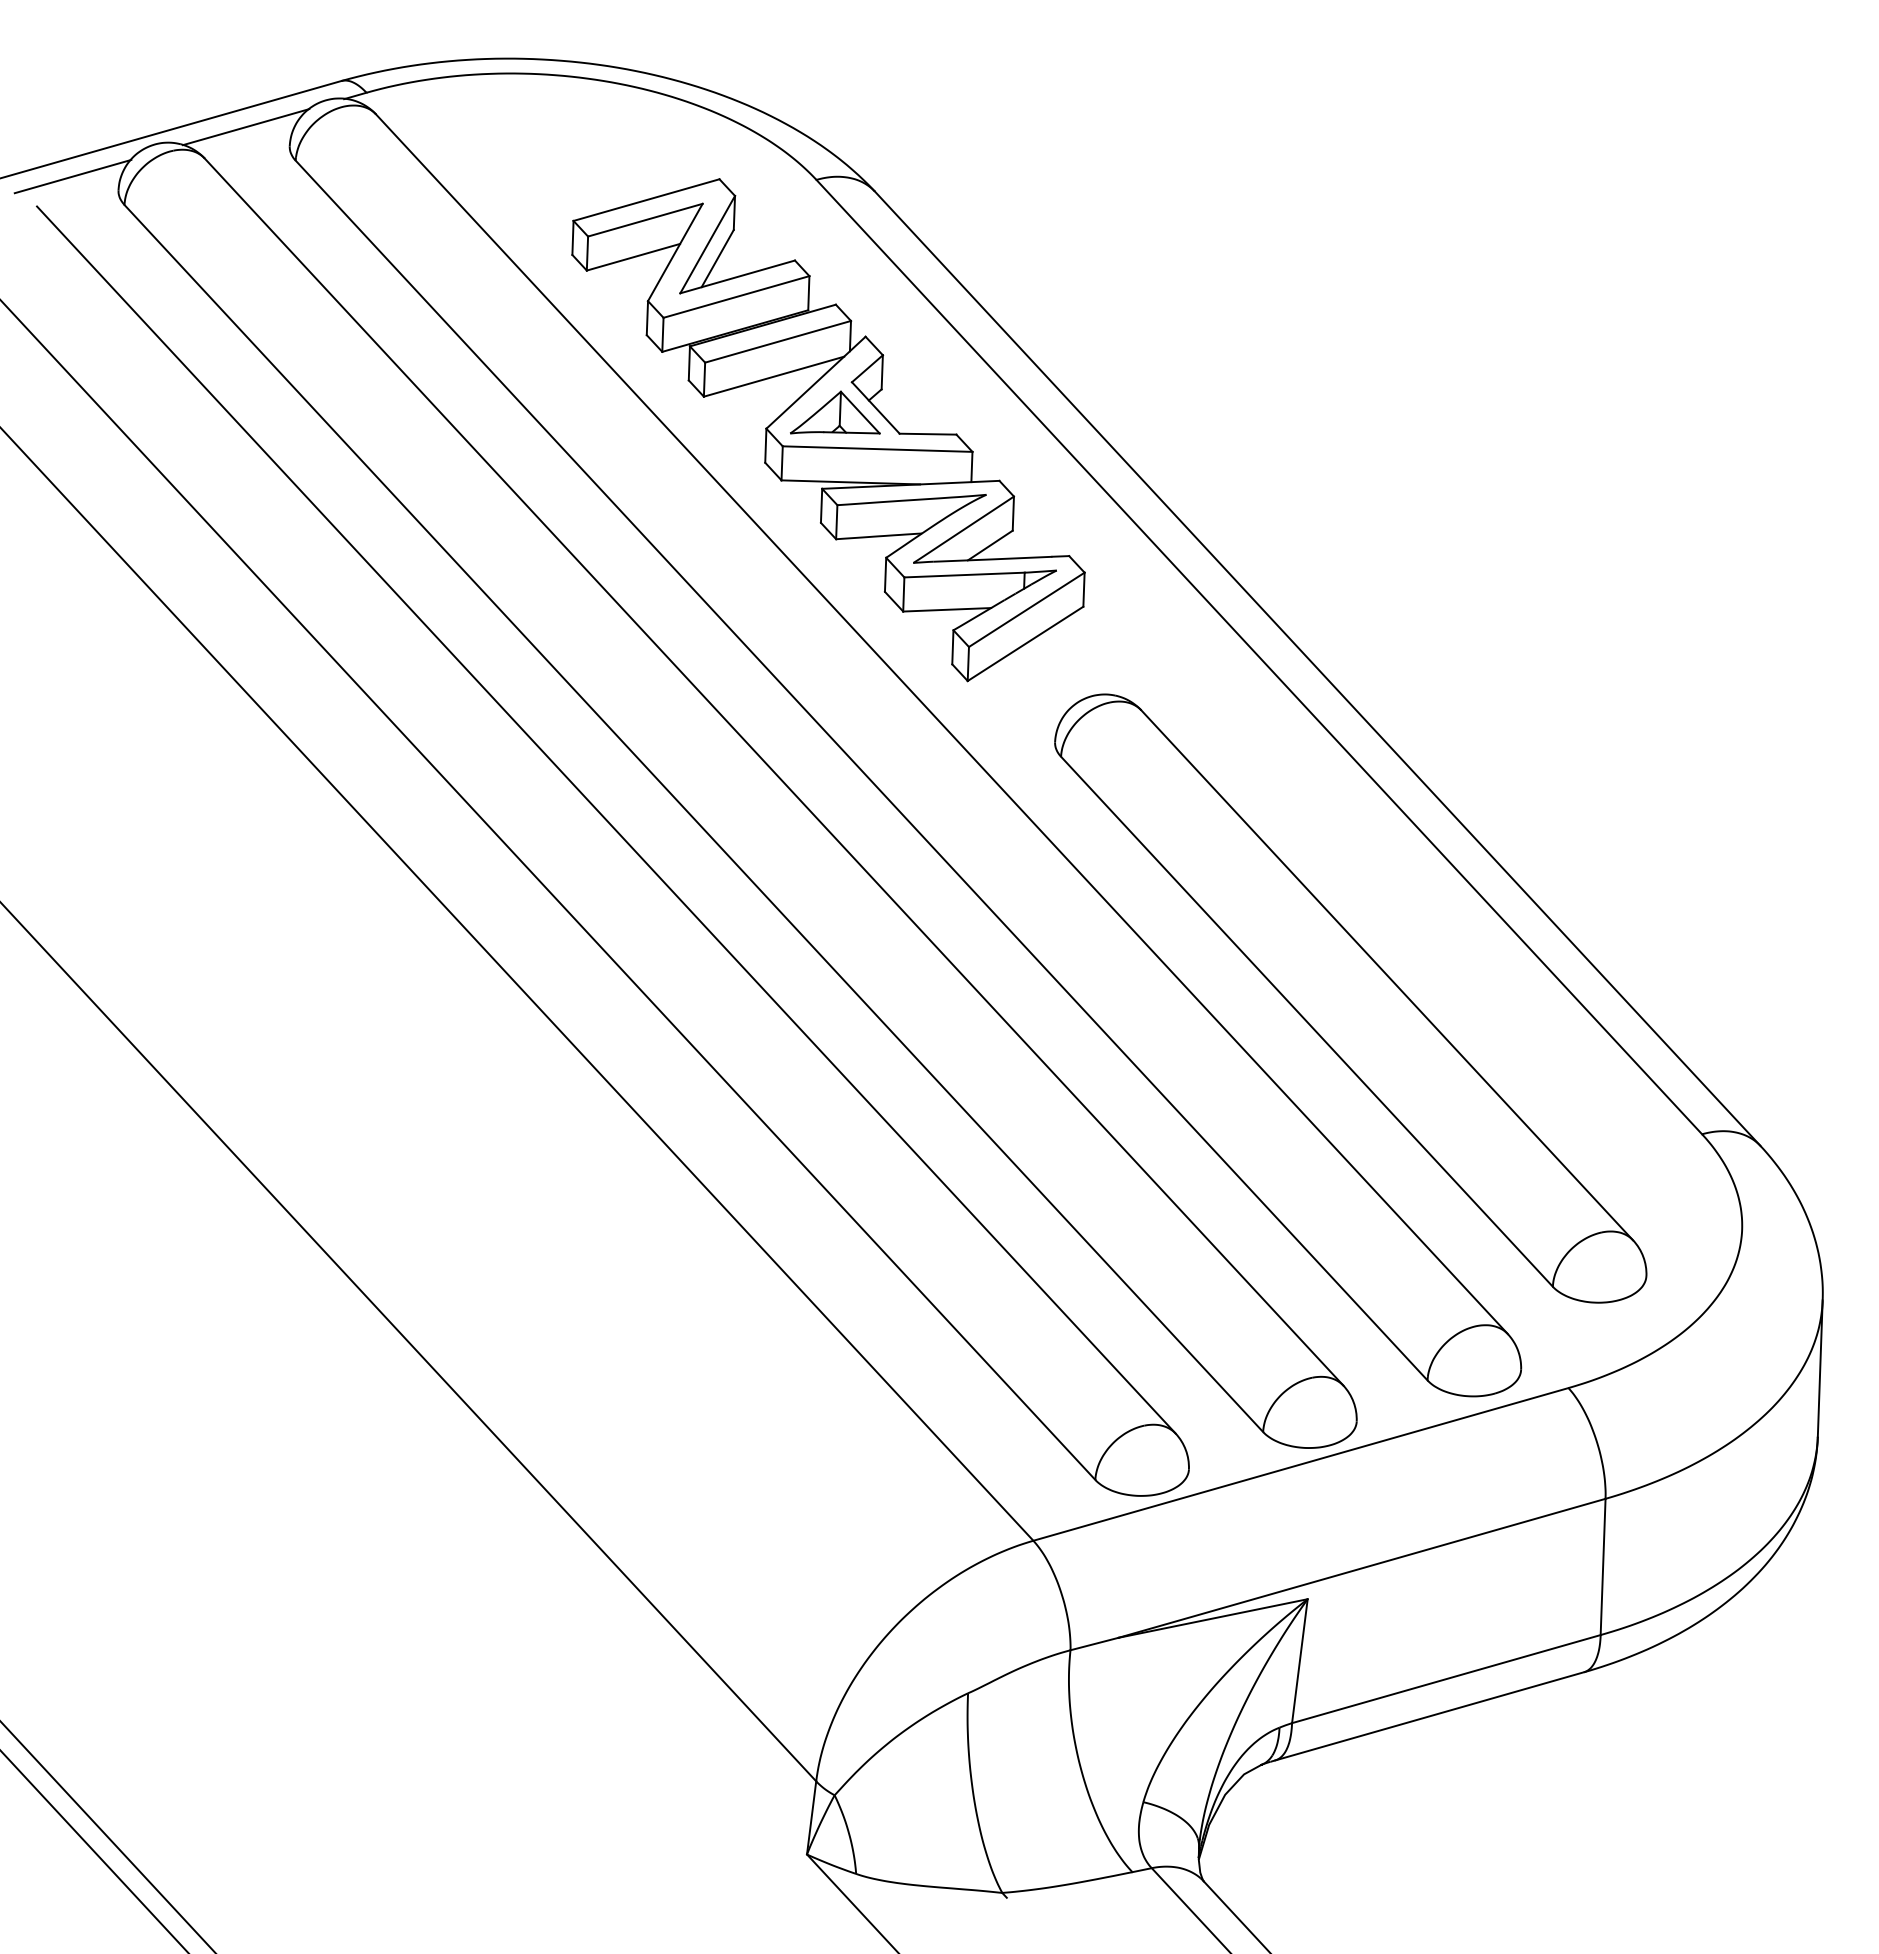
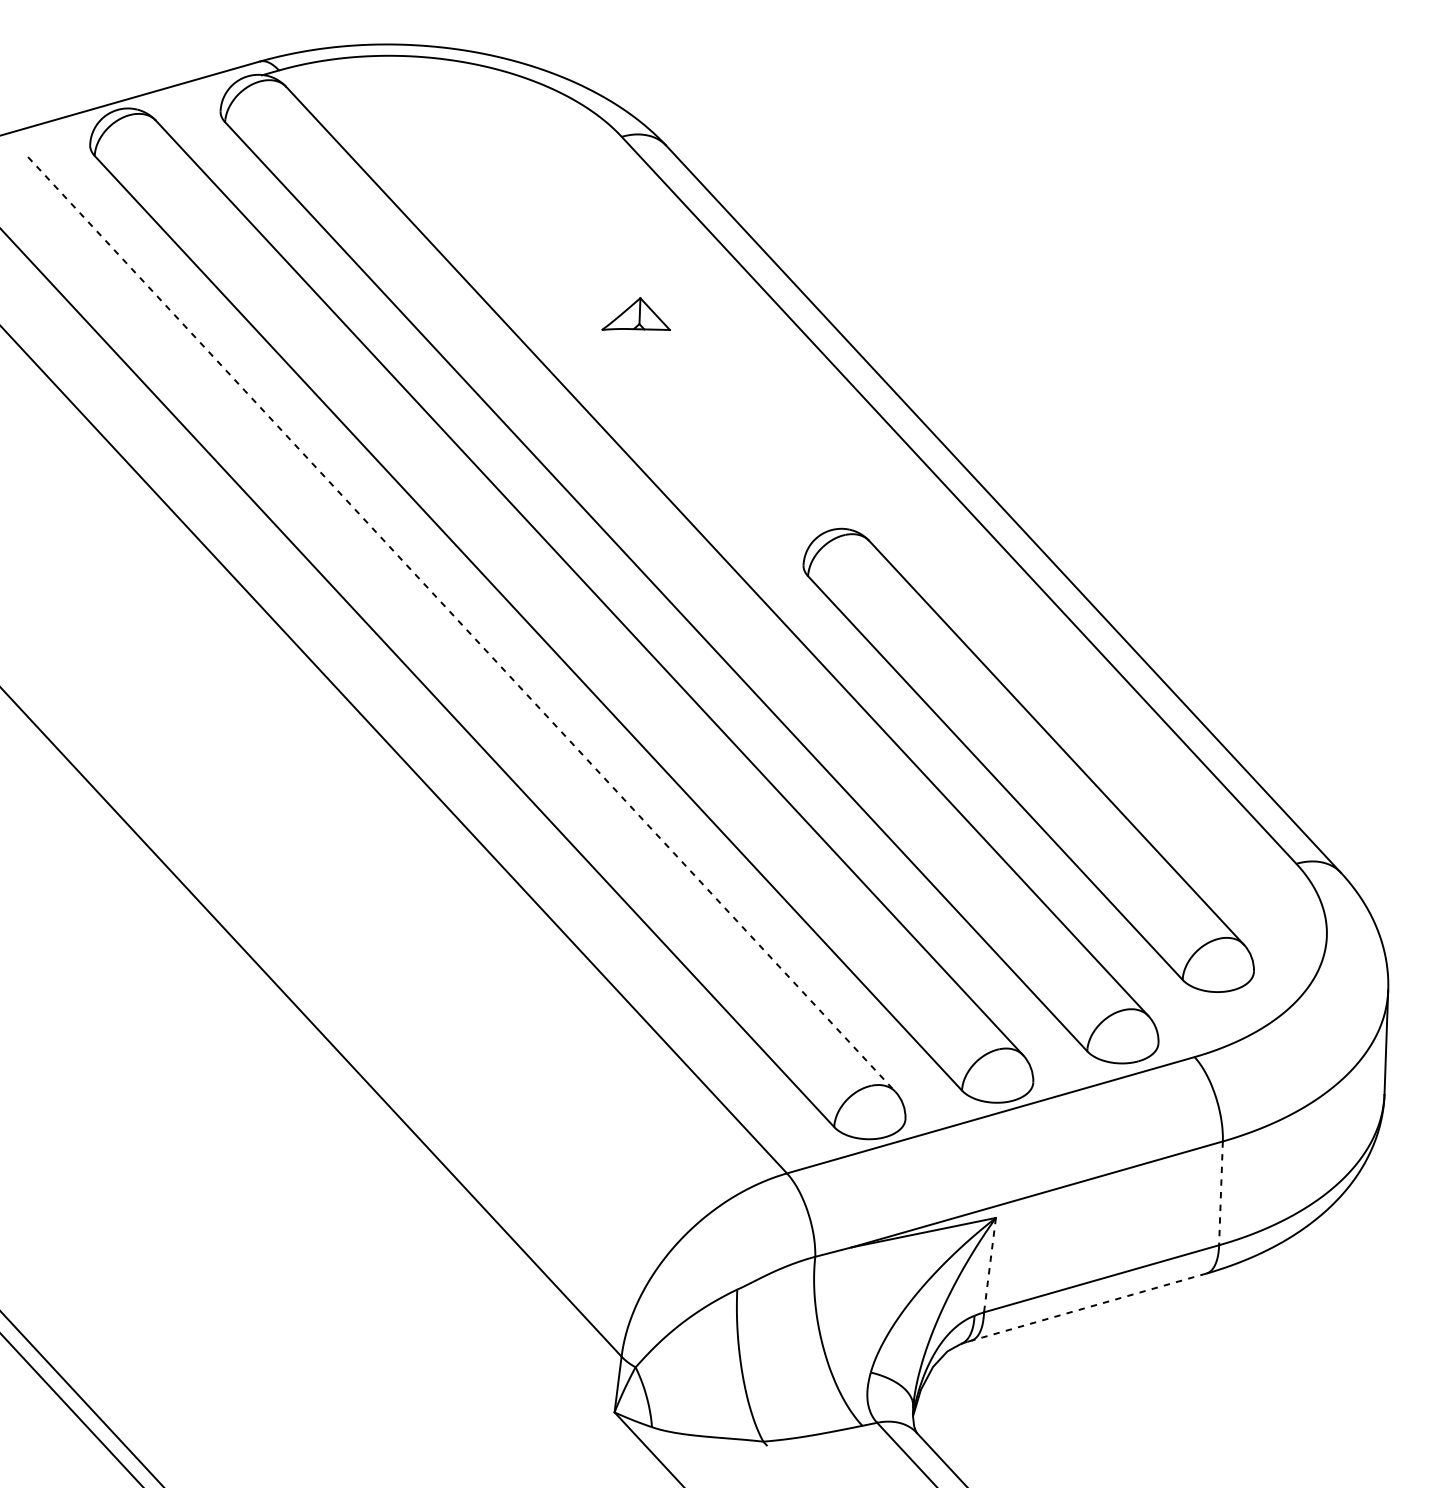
line: (245, 127) -> (186, 96), removed
line: (72, 176) -> (55, 134), removed
part: (828, 430) -> (630, 327), removed
line: (606, 820) -> (461, 624), solid -> dashed
line: (1603, 1567) -> (1221, 1193), solid -> dashed
line: (1299, 1661) -> (989, 1265), solid -> dashed
line: (1429, 1716) -> (1088, 1307), solid -> dashed

